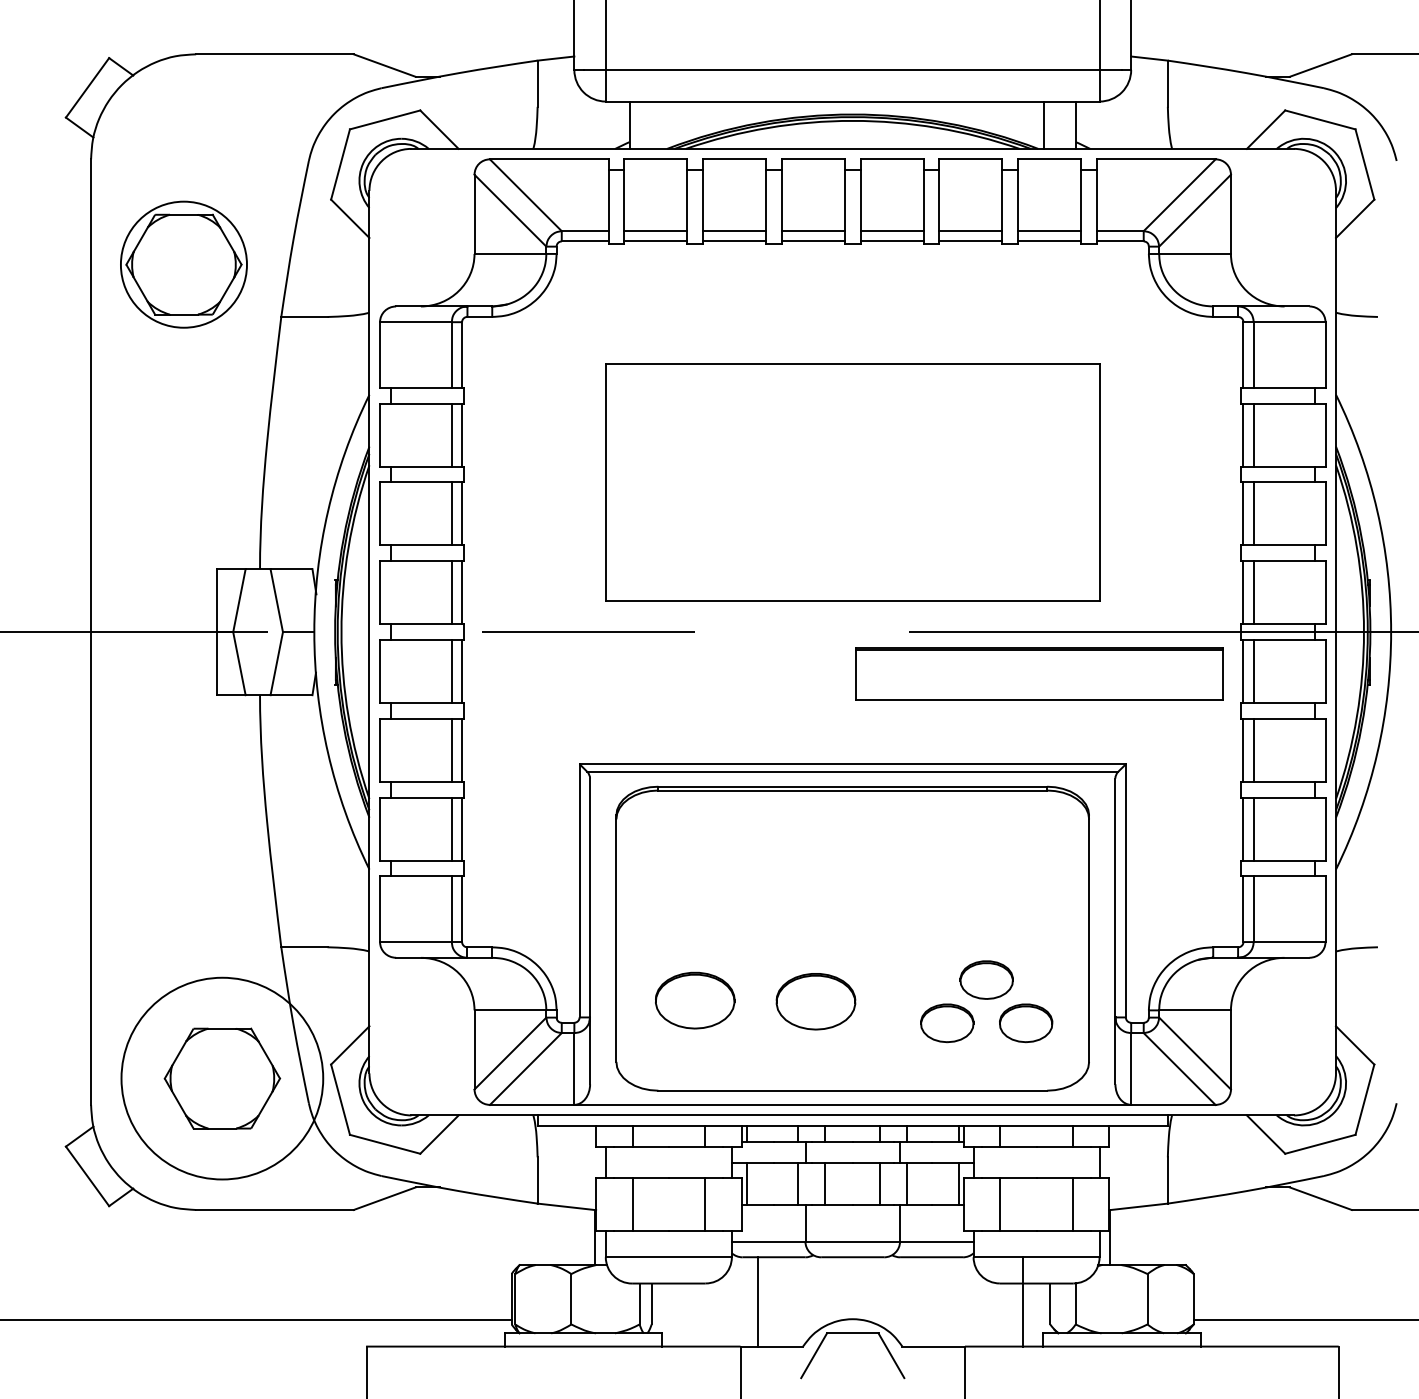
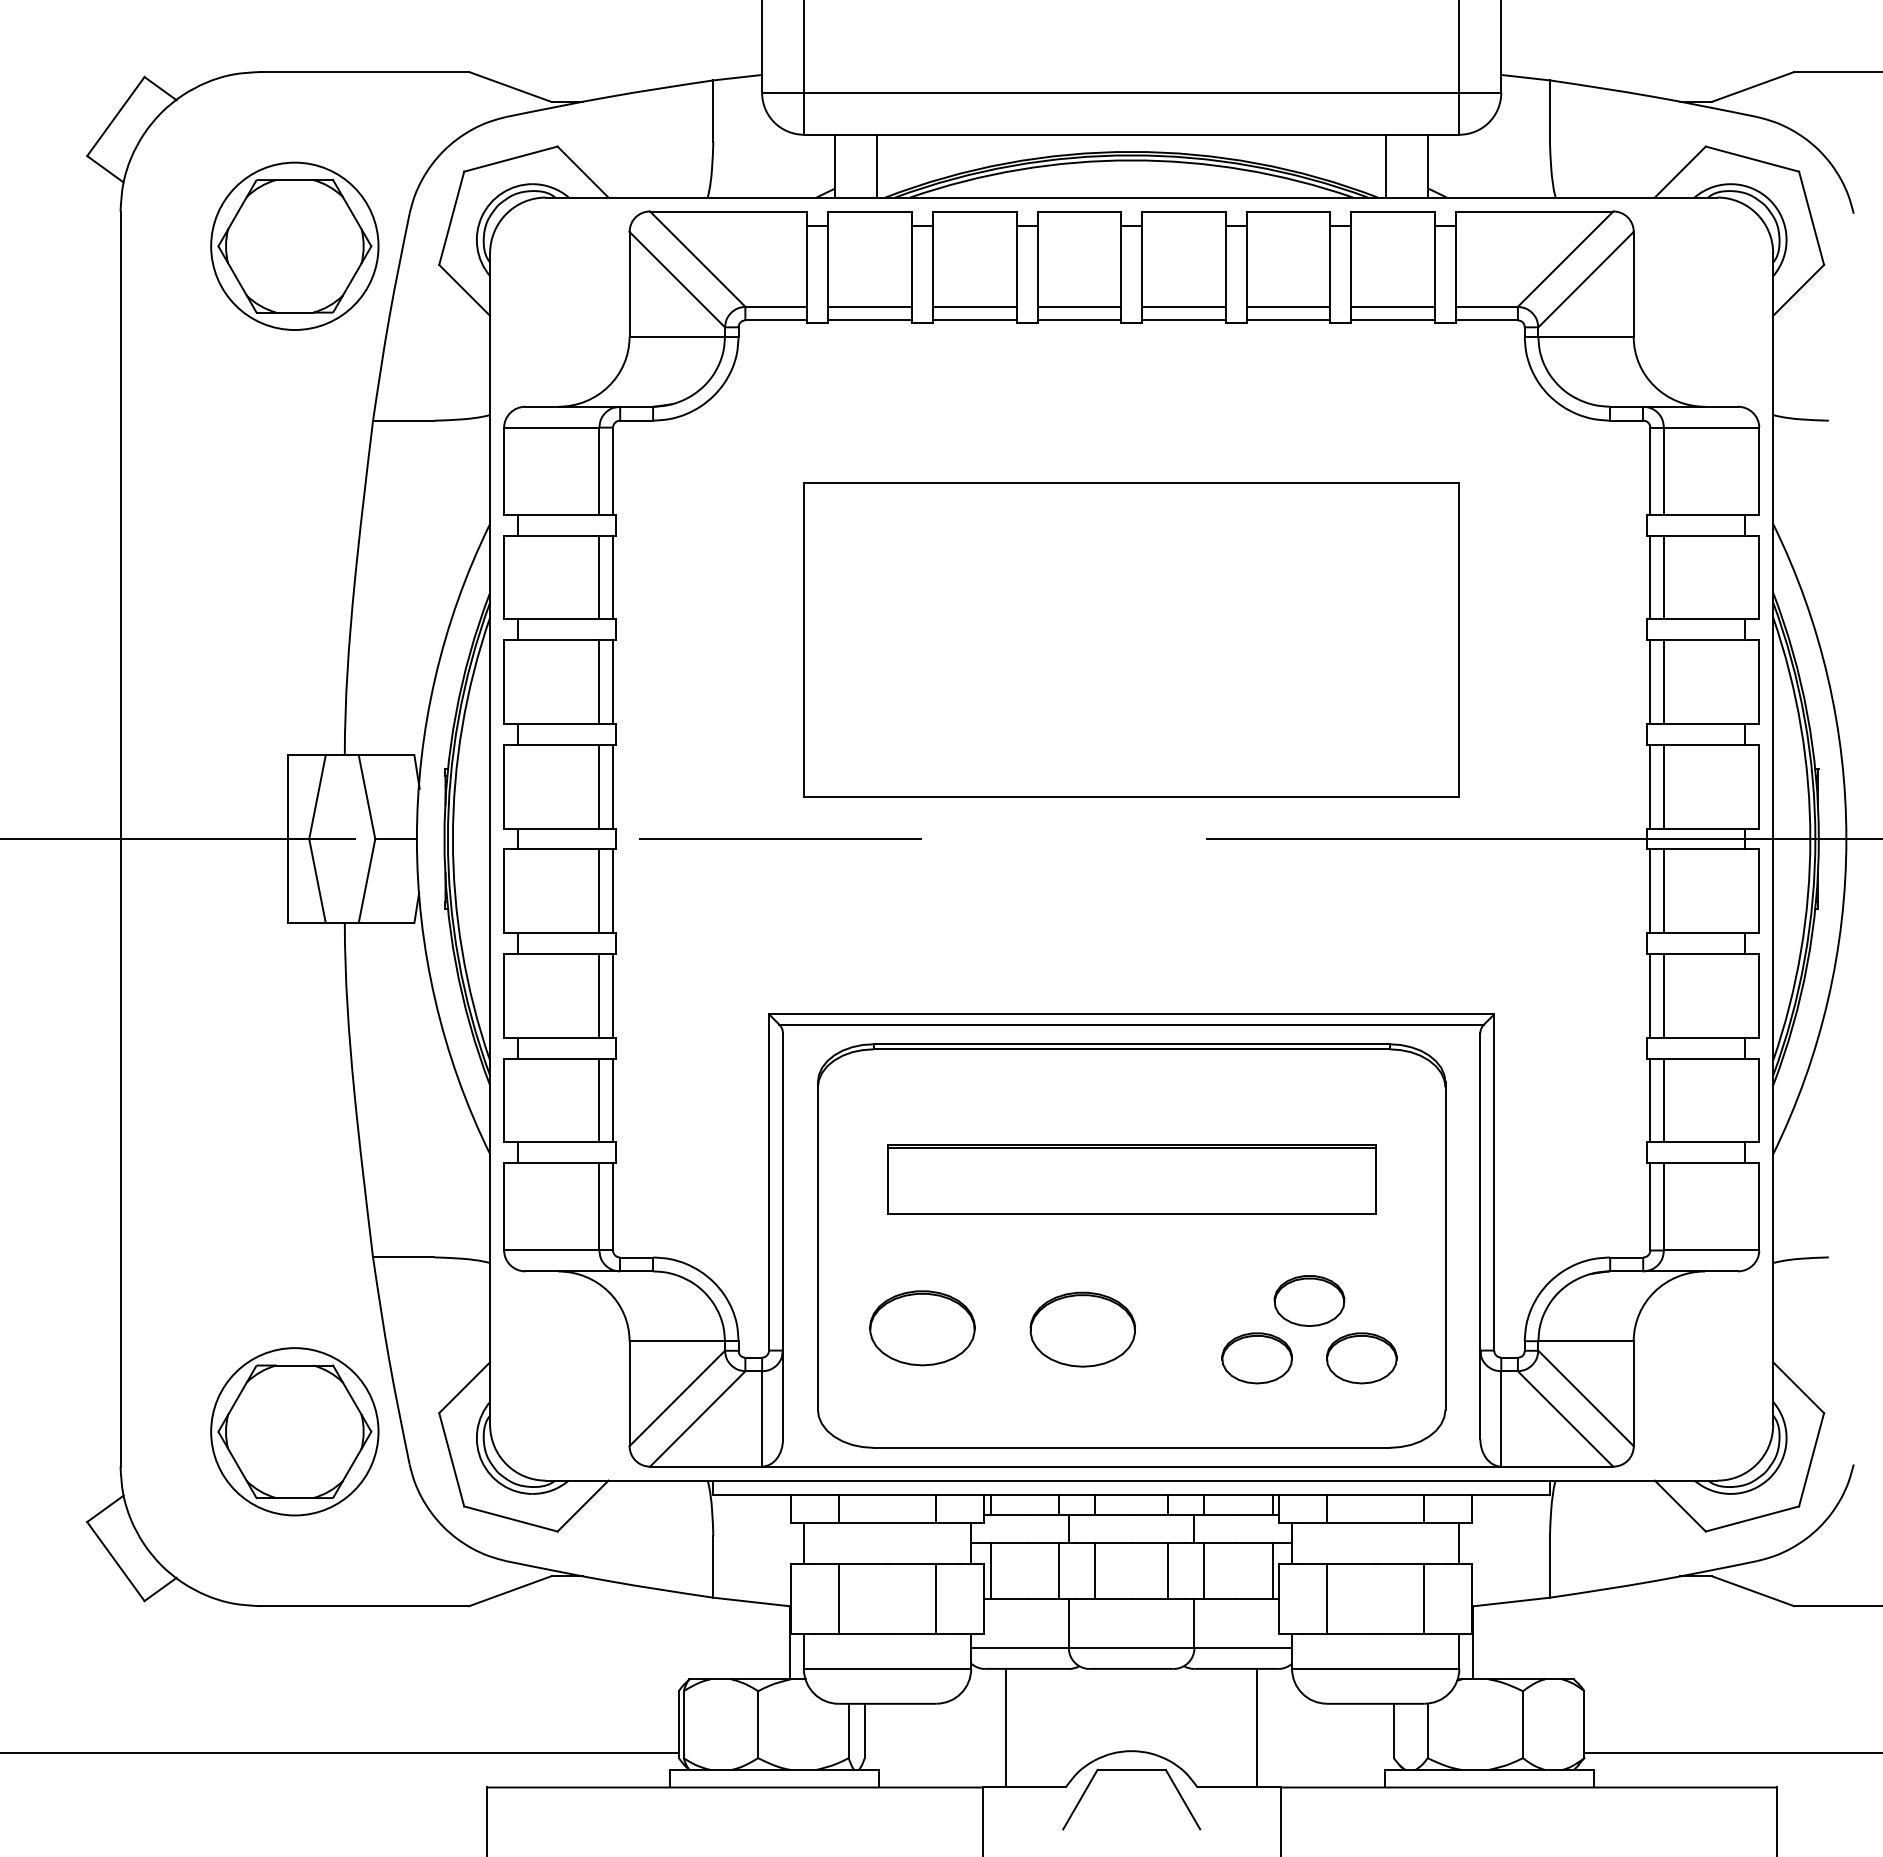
line: (661, 124) -> (877, 165), added
part: (183, 264) -> (294, 245), moved
part: (1039, 673) -> (1131, 1179), moved
circle: (222, 1078) -> (294, 1431), size x0.62
line: (1023, 1301) -> (1257, 1727), moved

